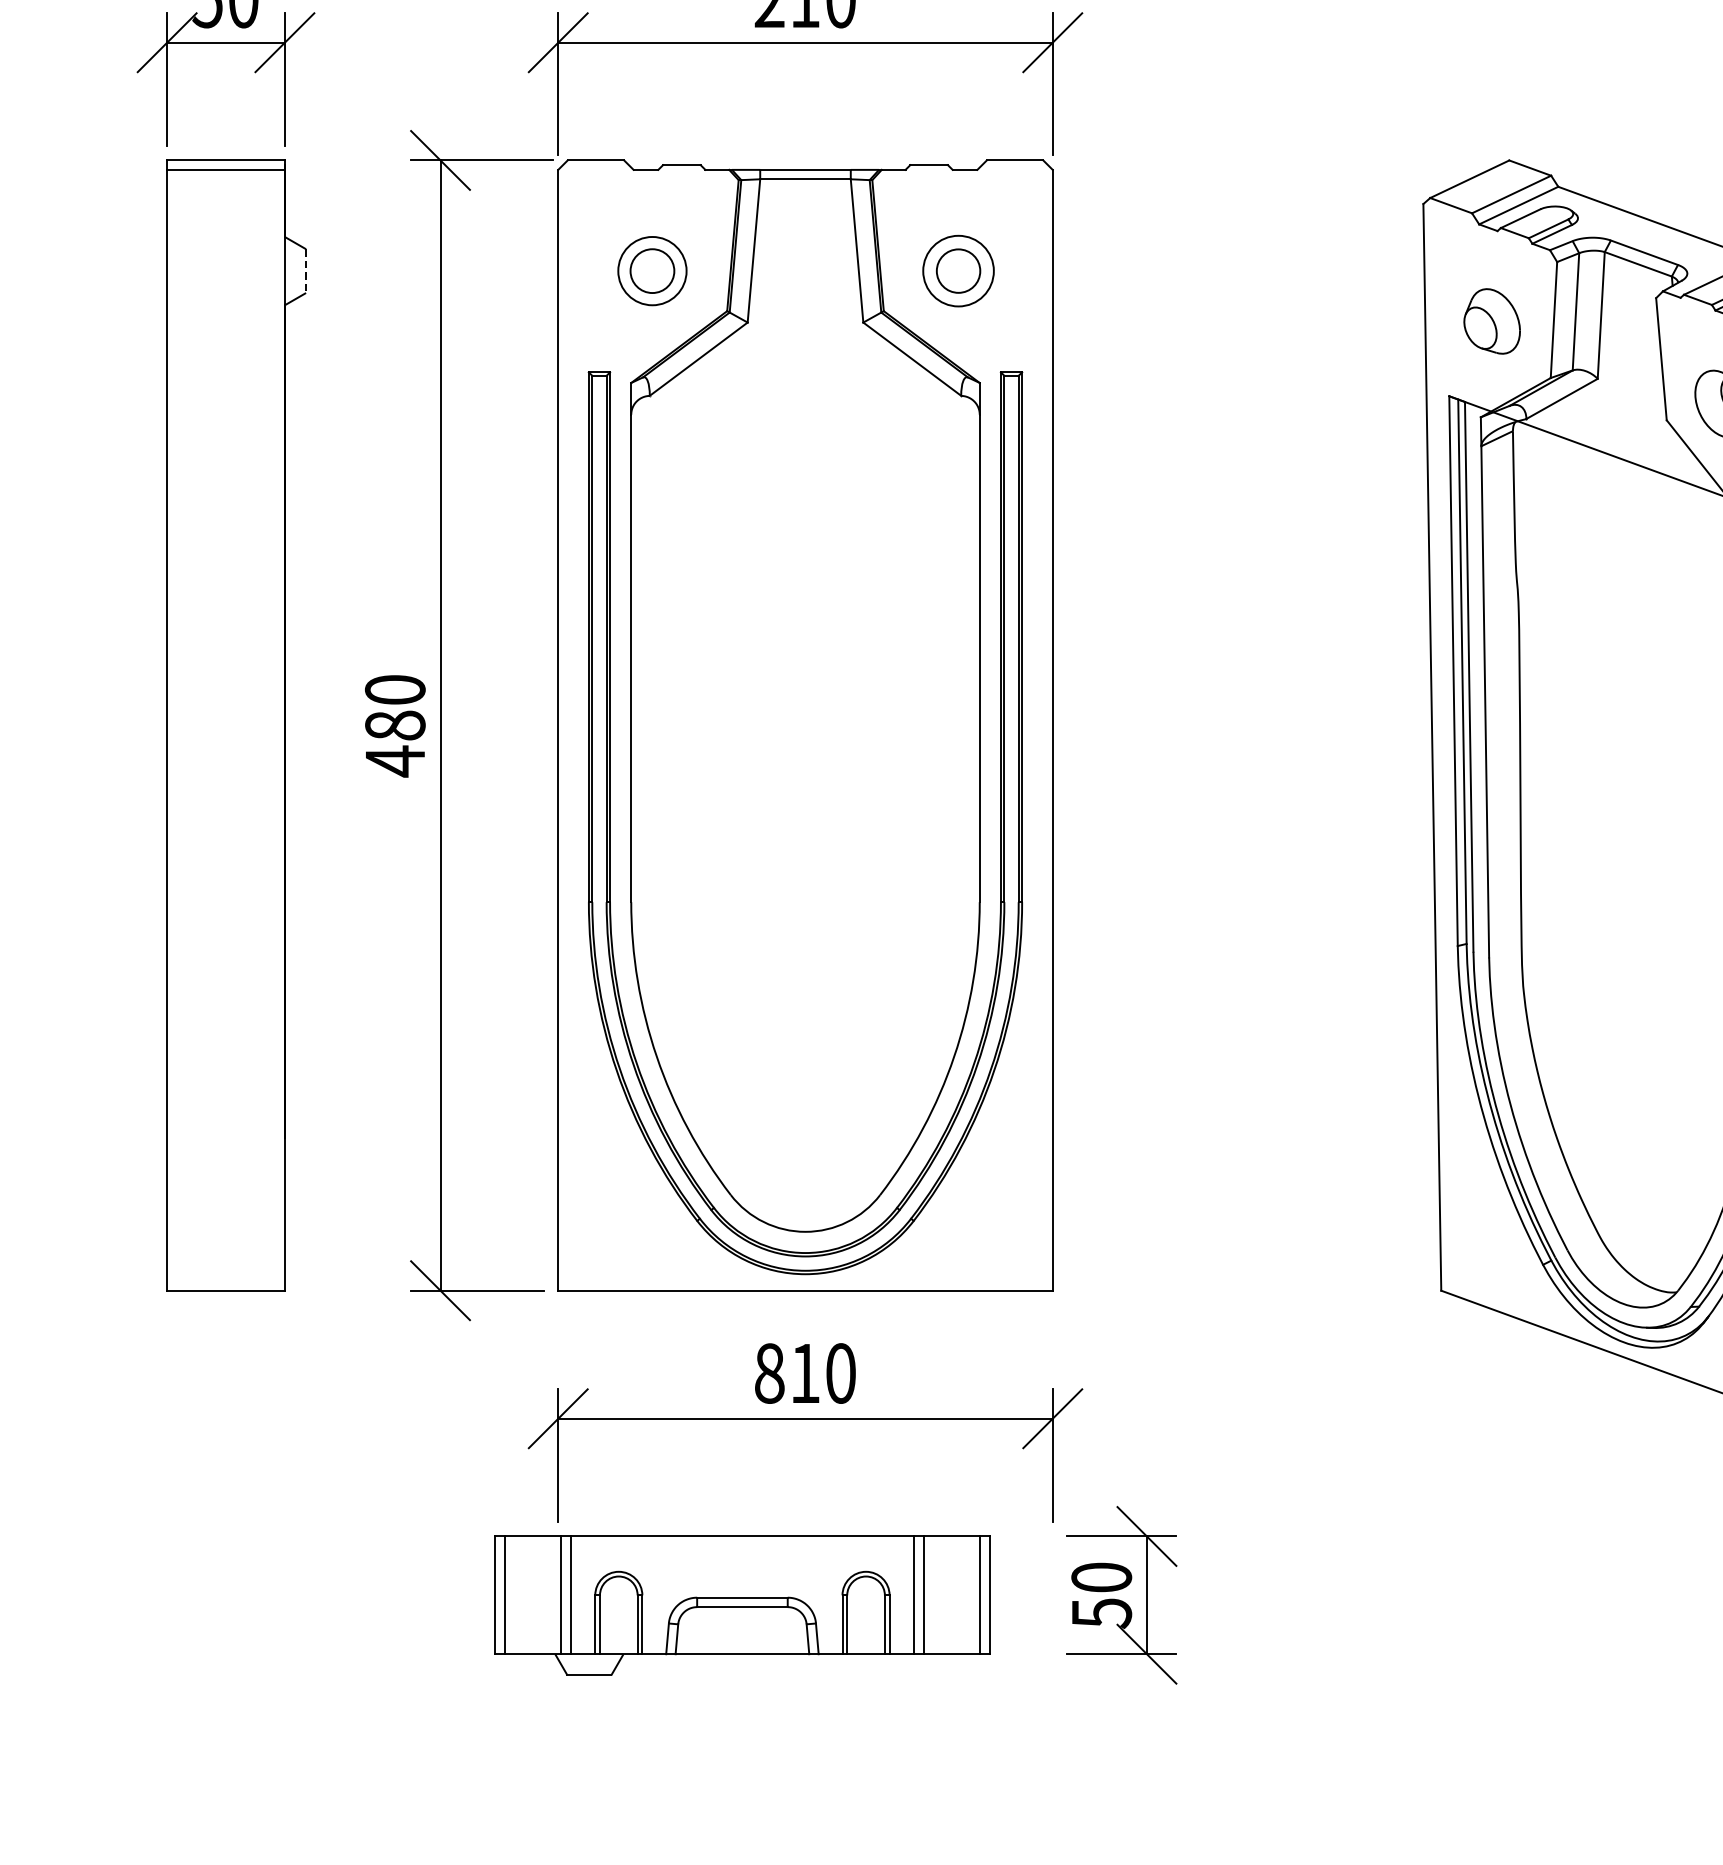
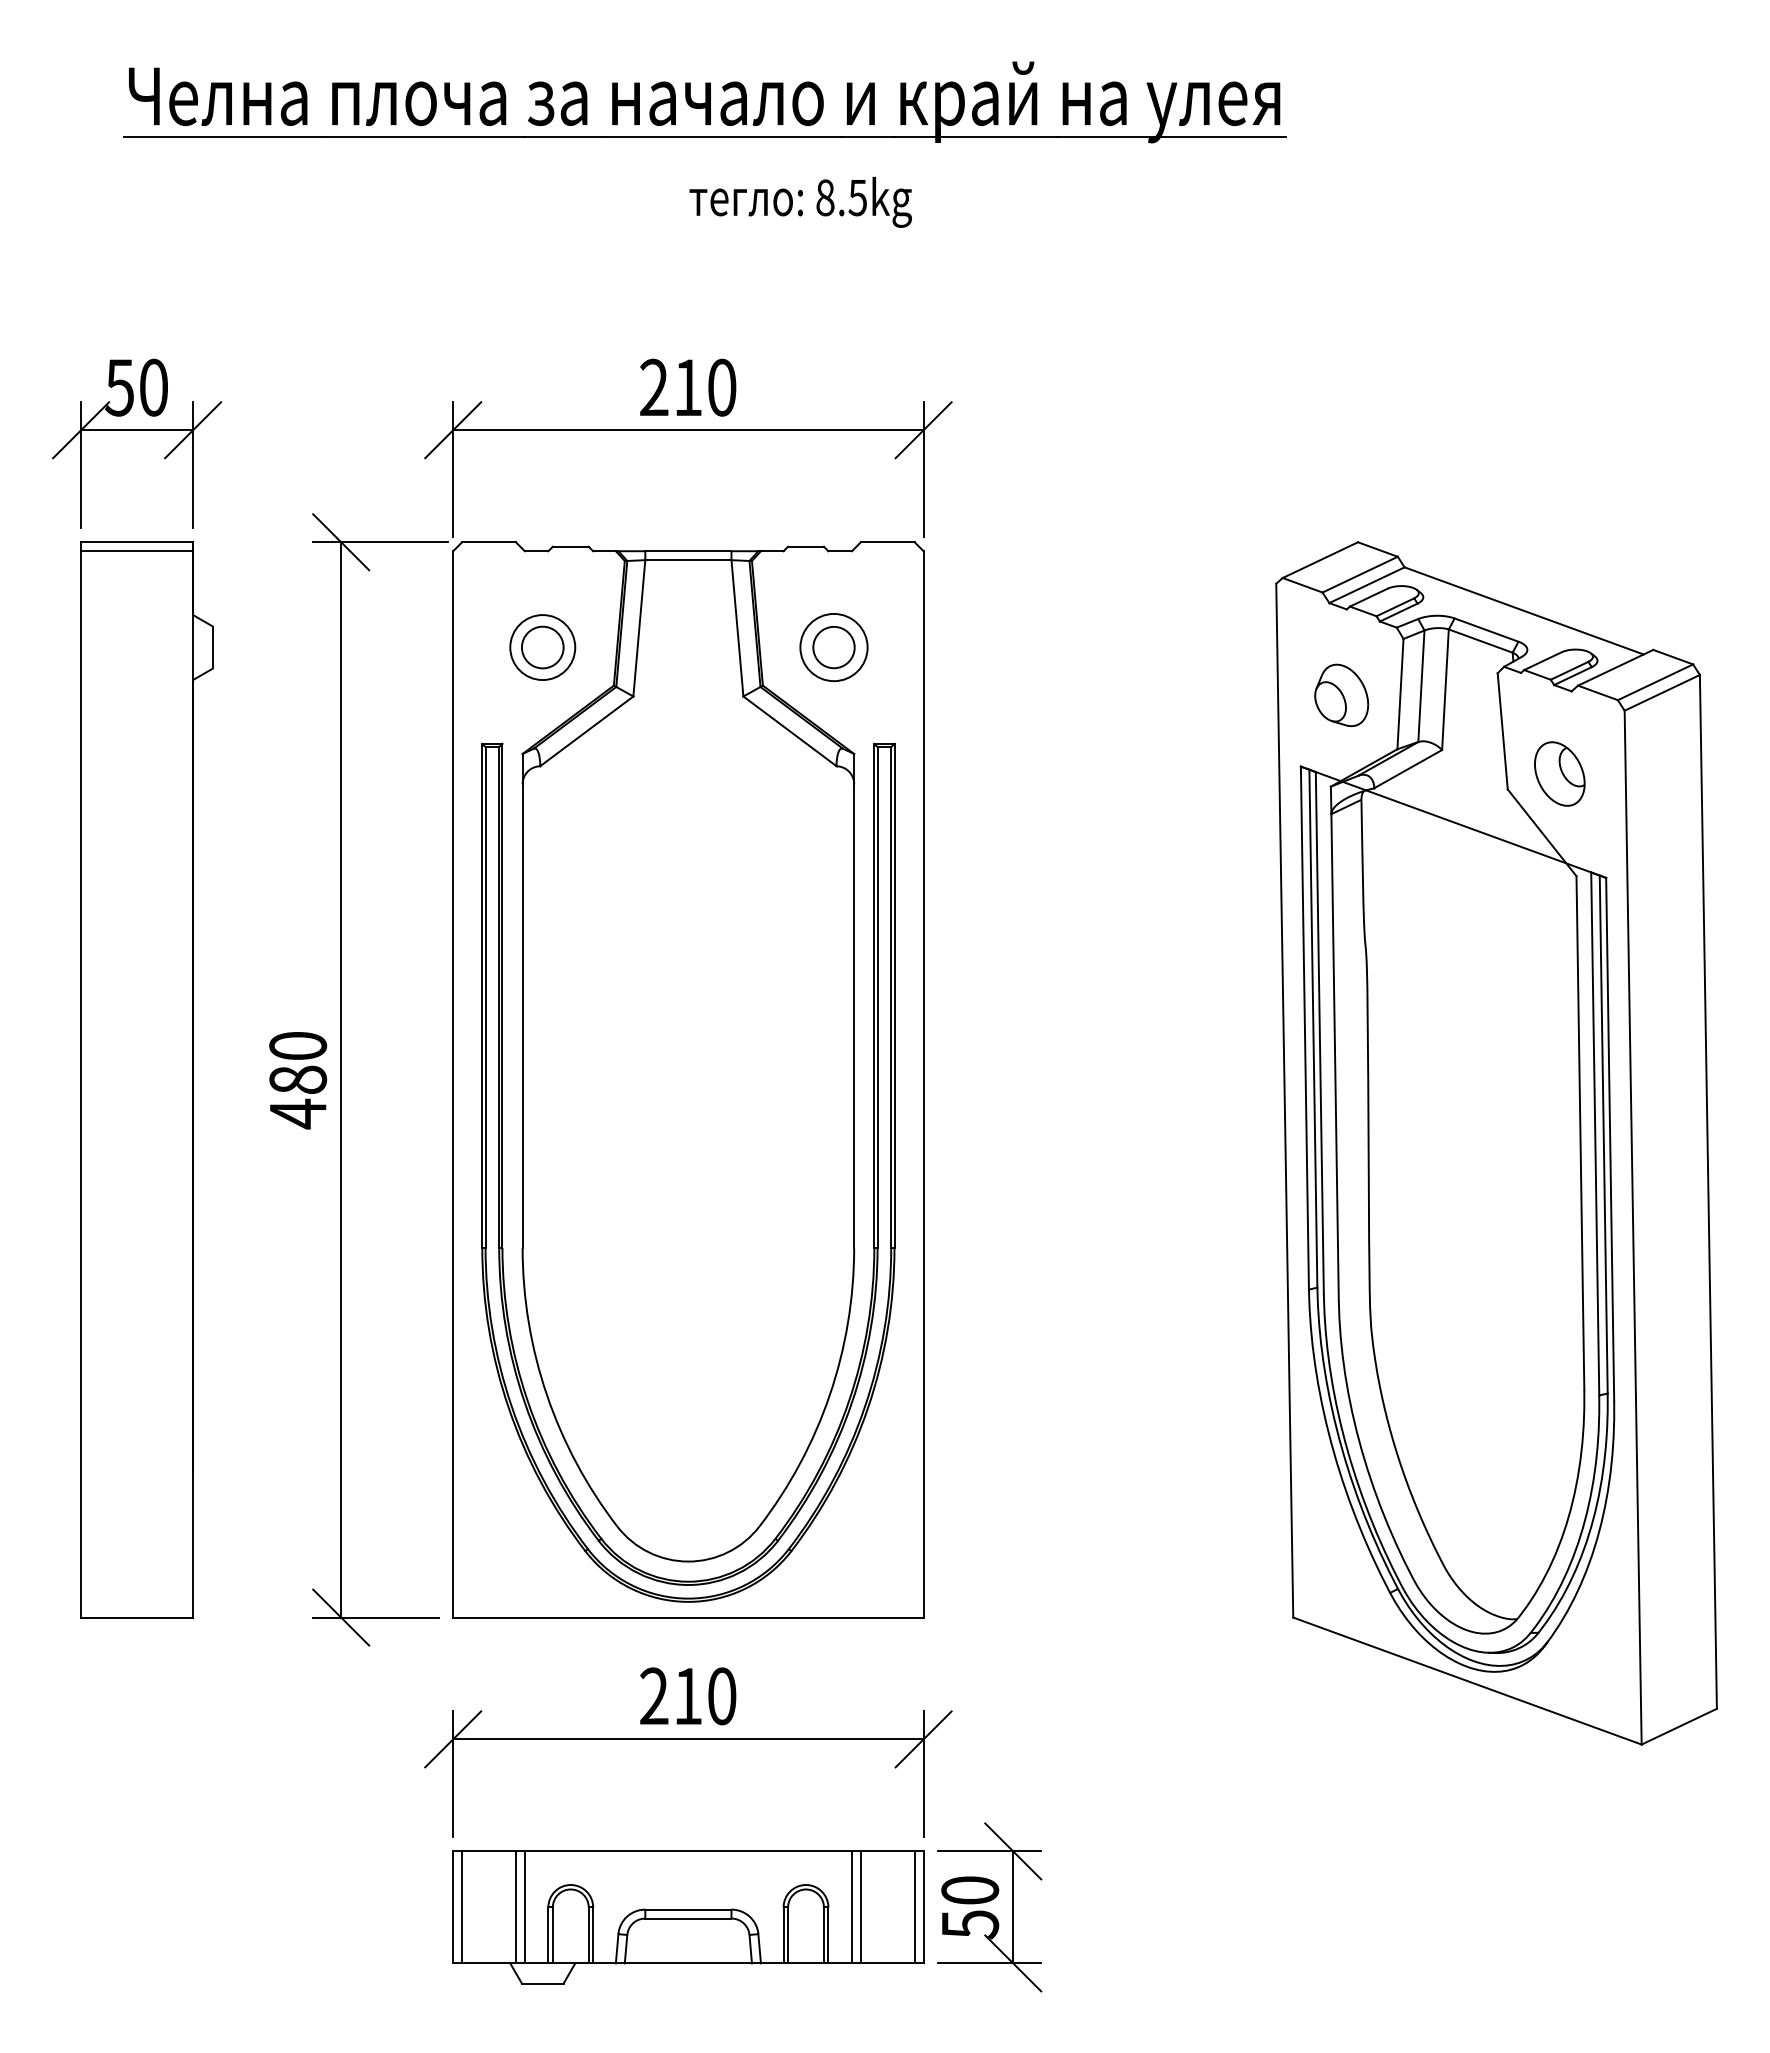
line: (306, 271) -> (213, 647), dashed -> solid
text: (769, 1373) -> (654, 1696), 810 -> 210
part: (742, 1605) -> (688, 1917), moved

